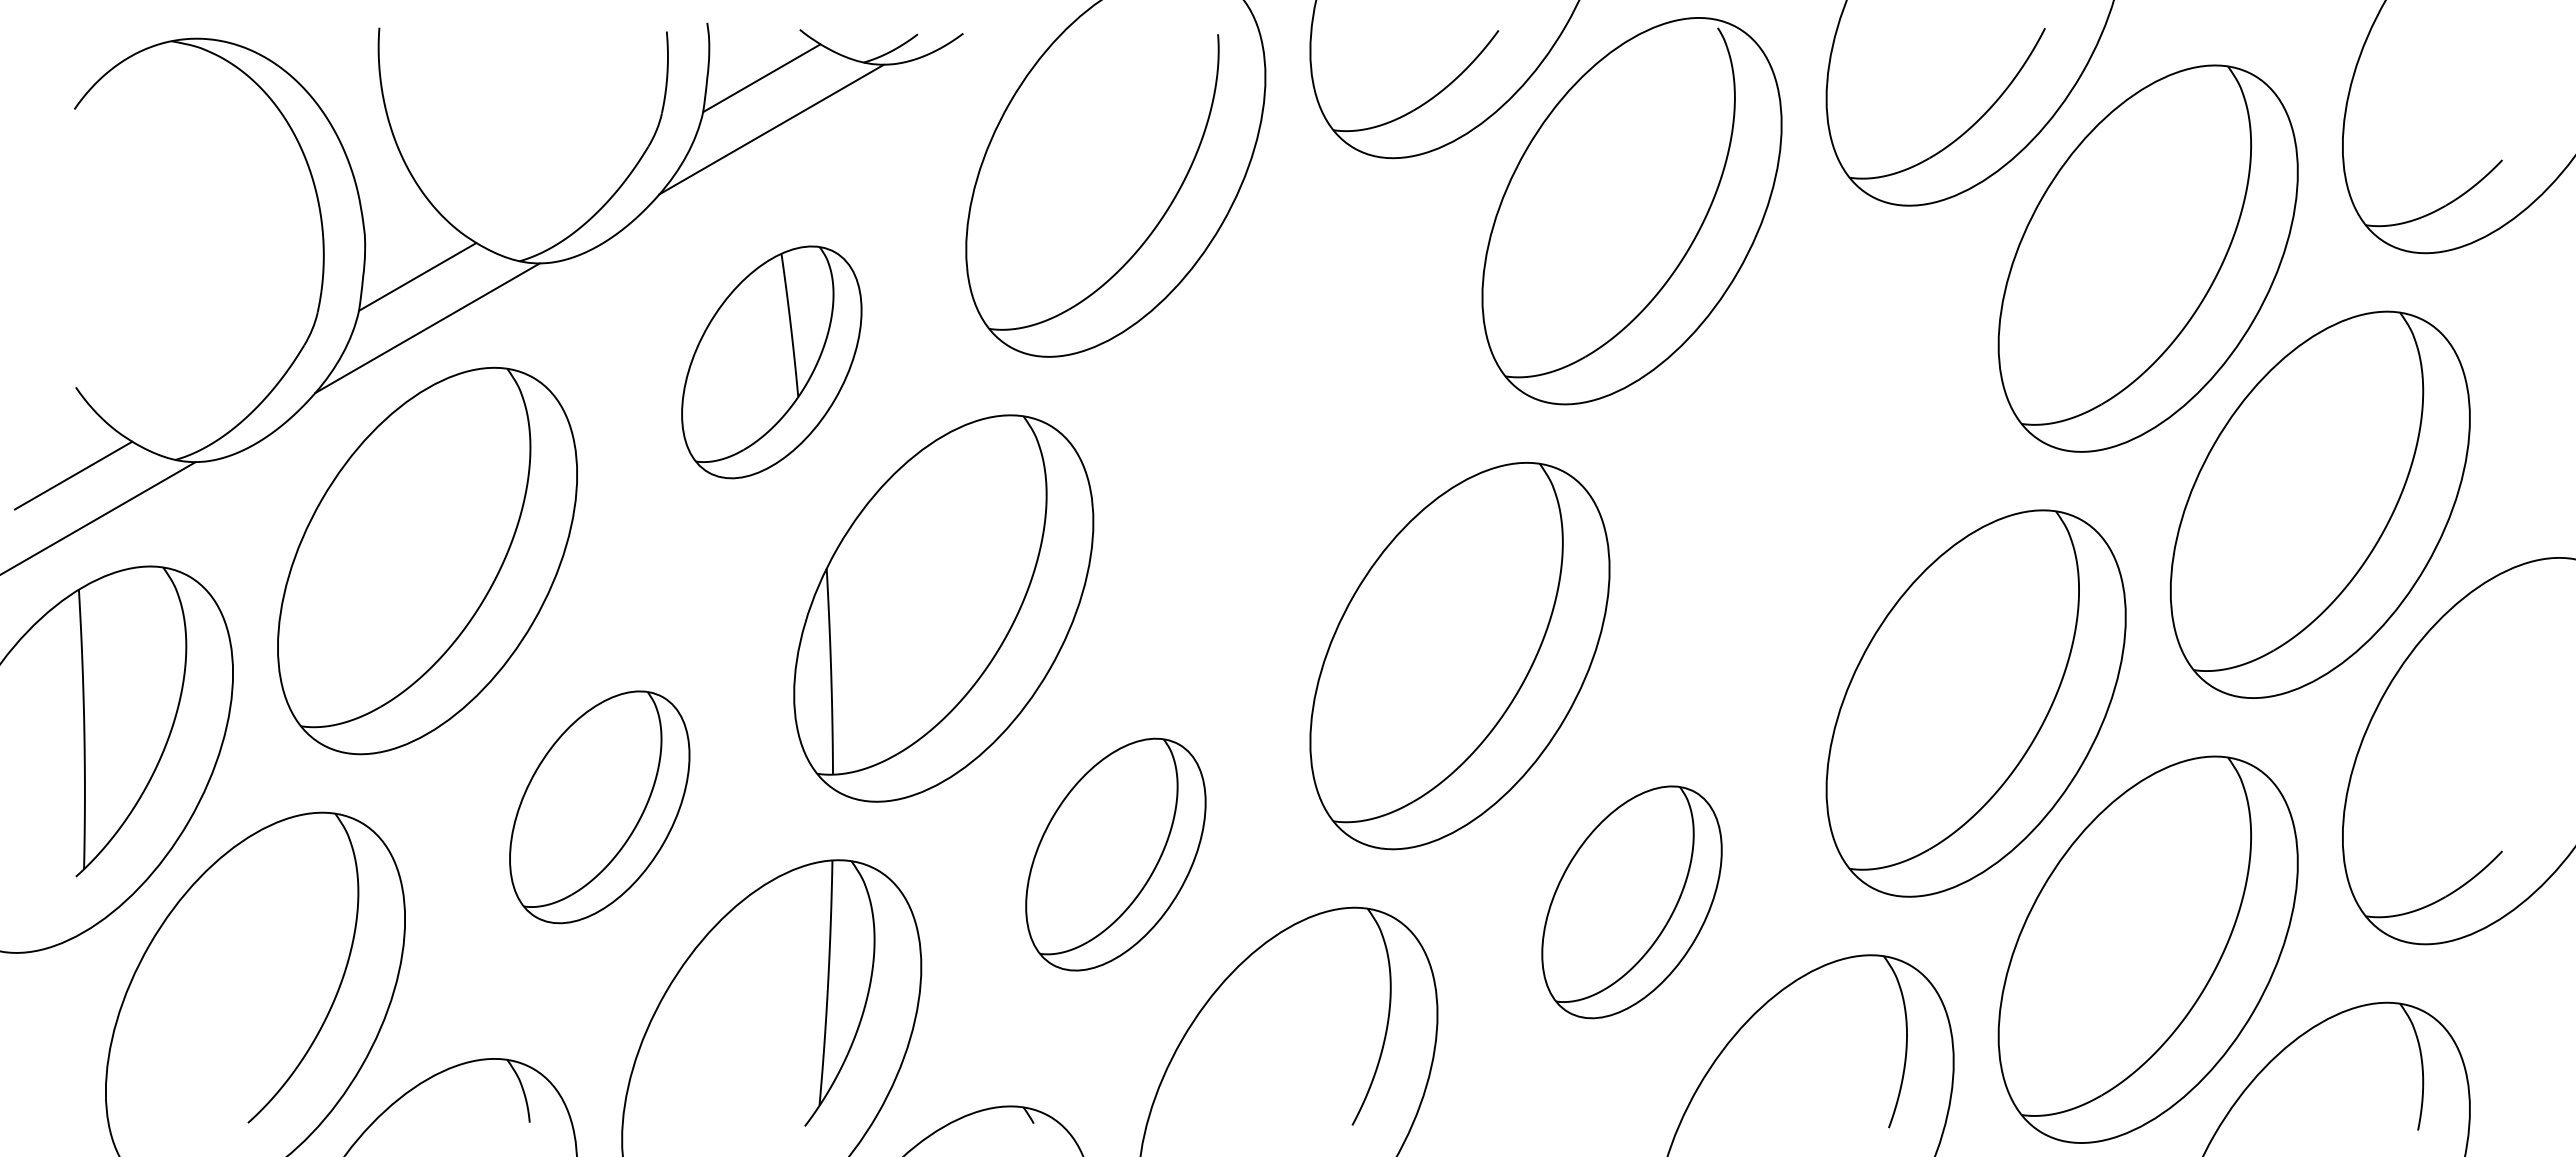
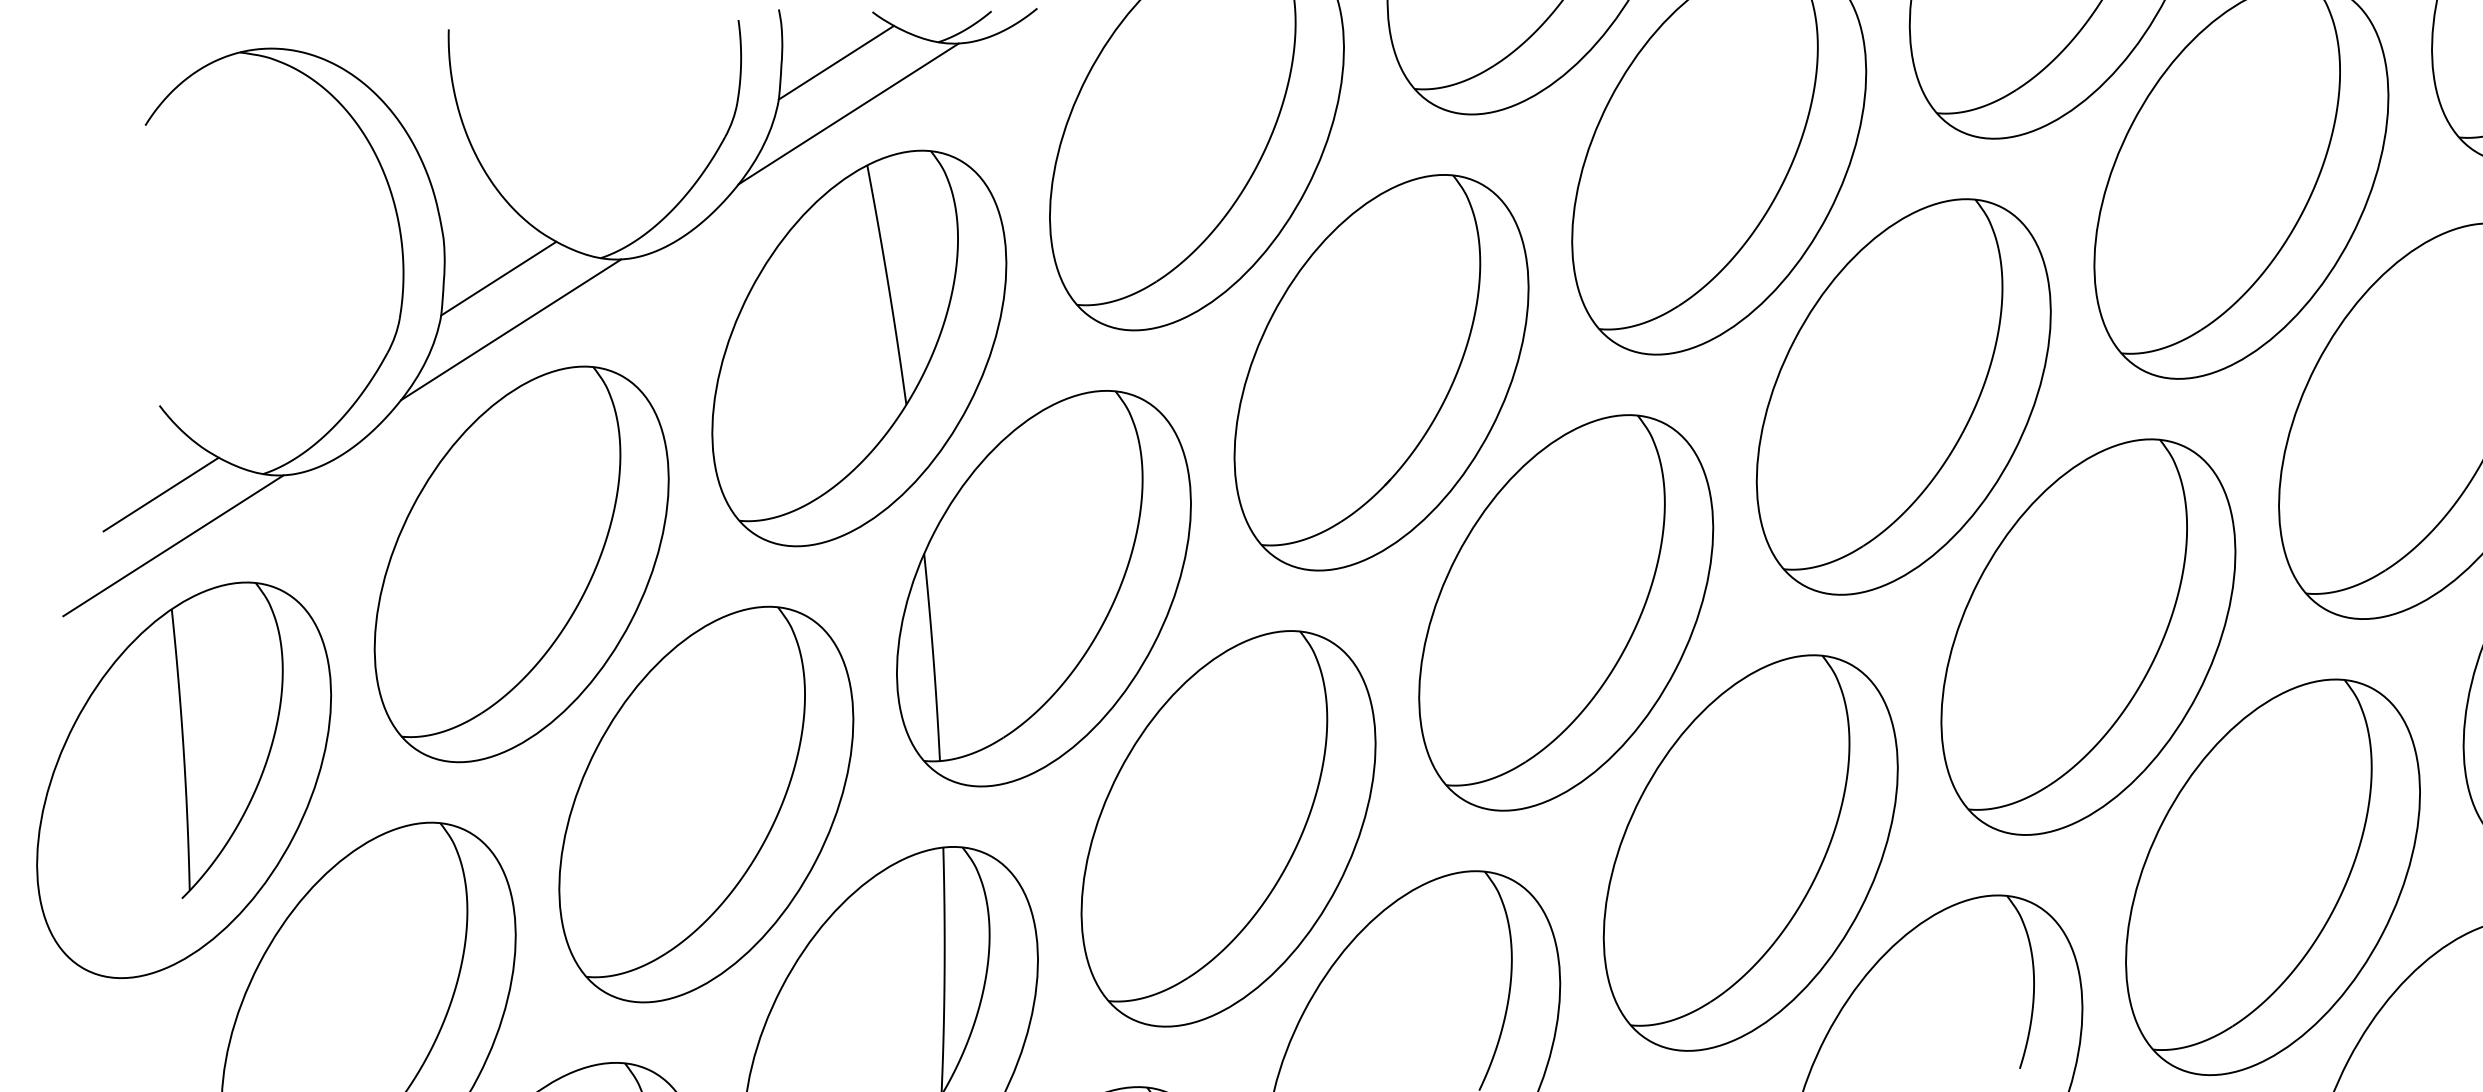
part: (771, 362) -> (859, 348), size x1.67
part: (1287, 409) -> (1381, 372), added
part: (1803, 457) -> (1903, 397), added
part: (599, 807) -> (706, 804), size x1.67
part: (1115, 854) -> (1228, 828), size x1.67
part: (1631, 902) -> (1750, 853), size x1.67

